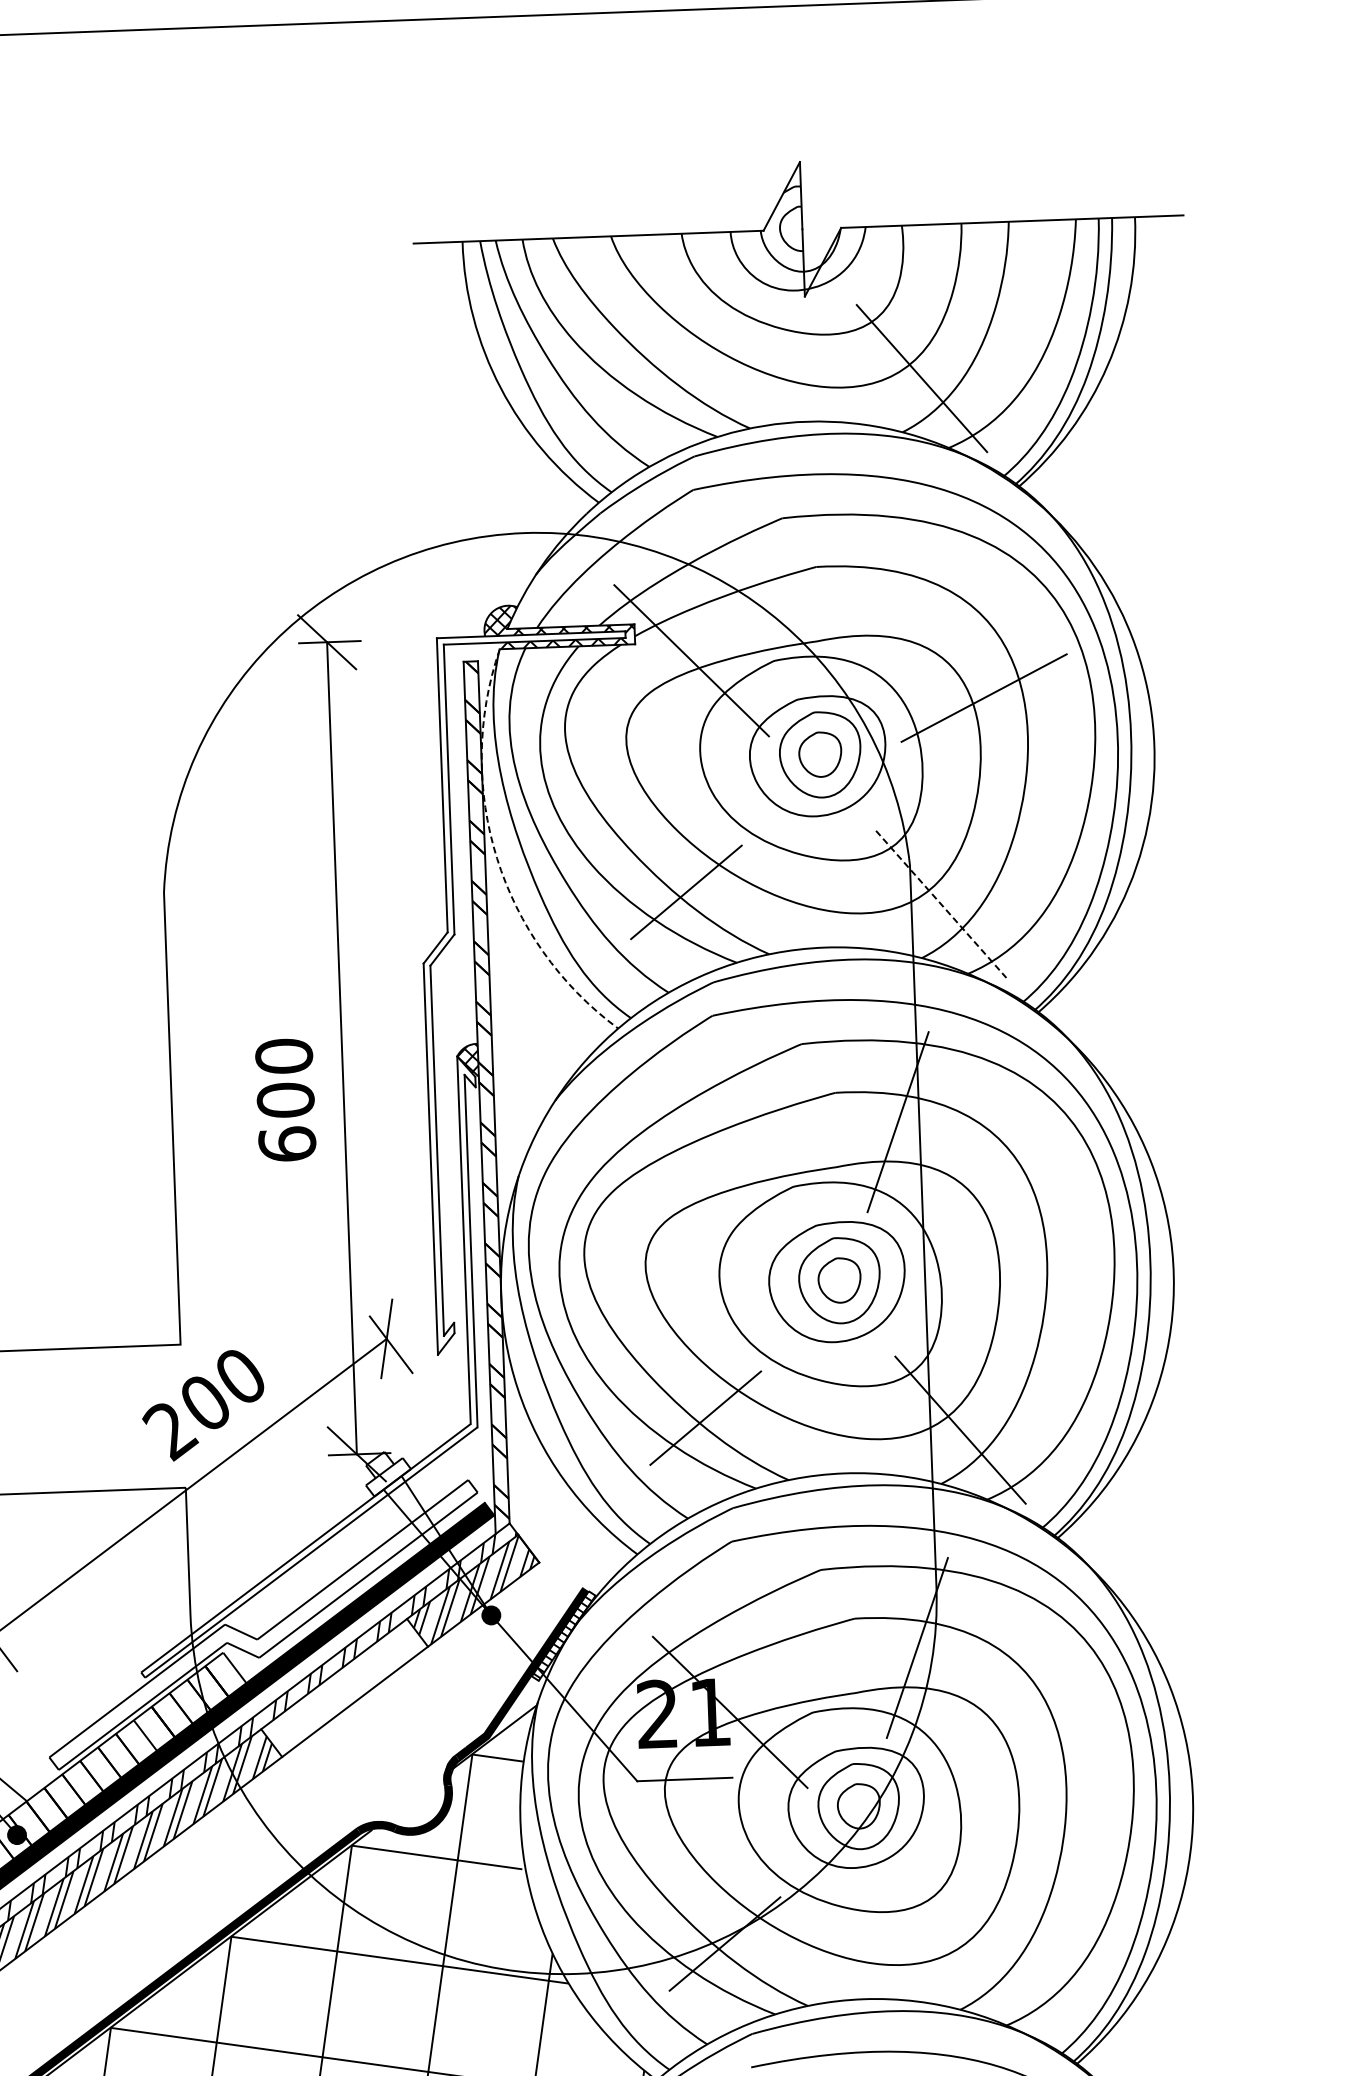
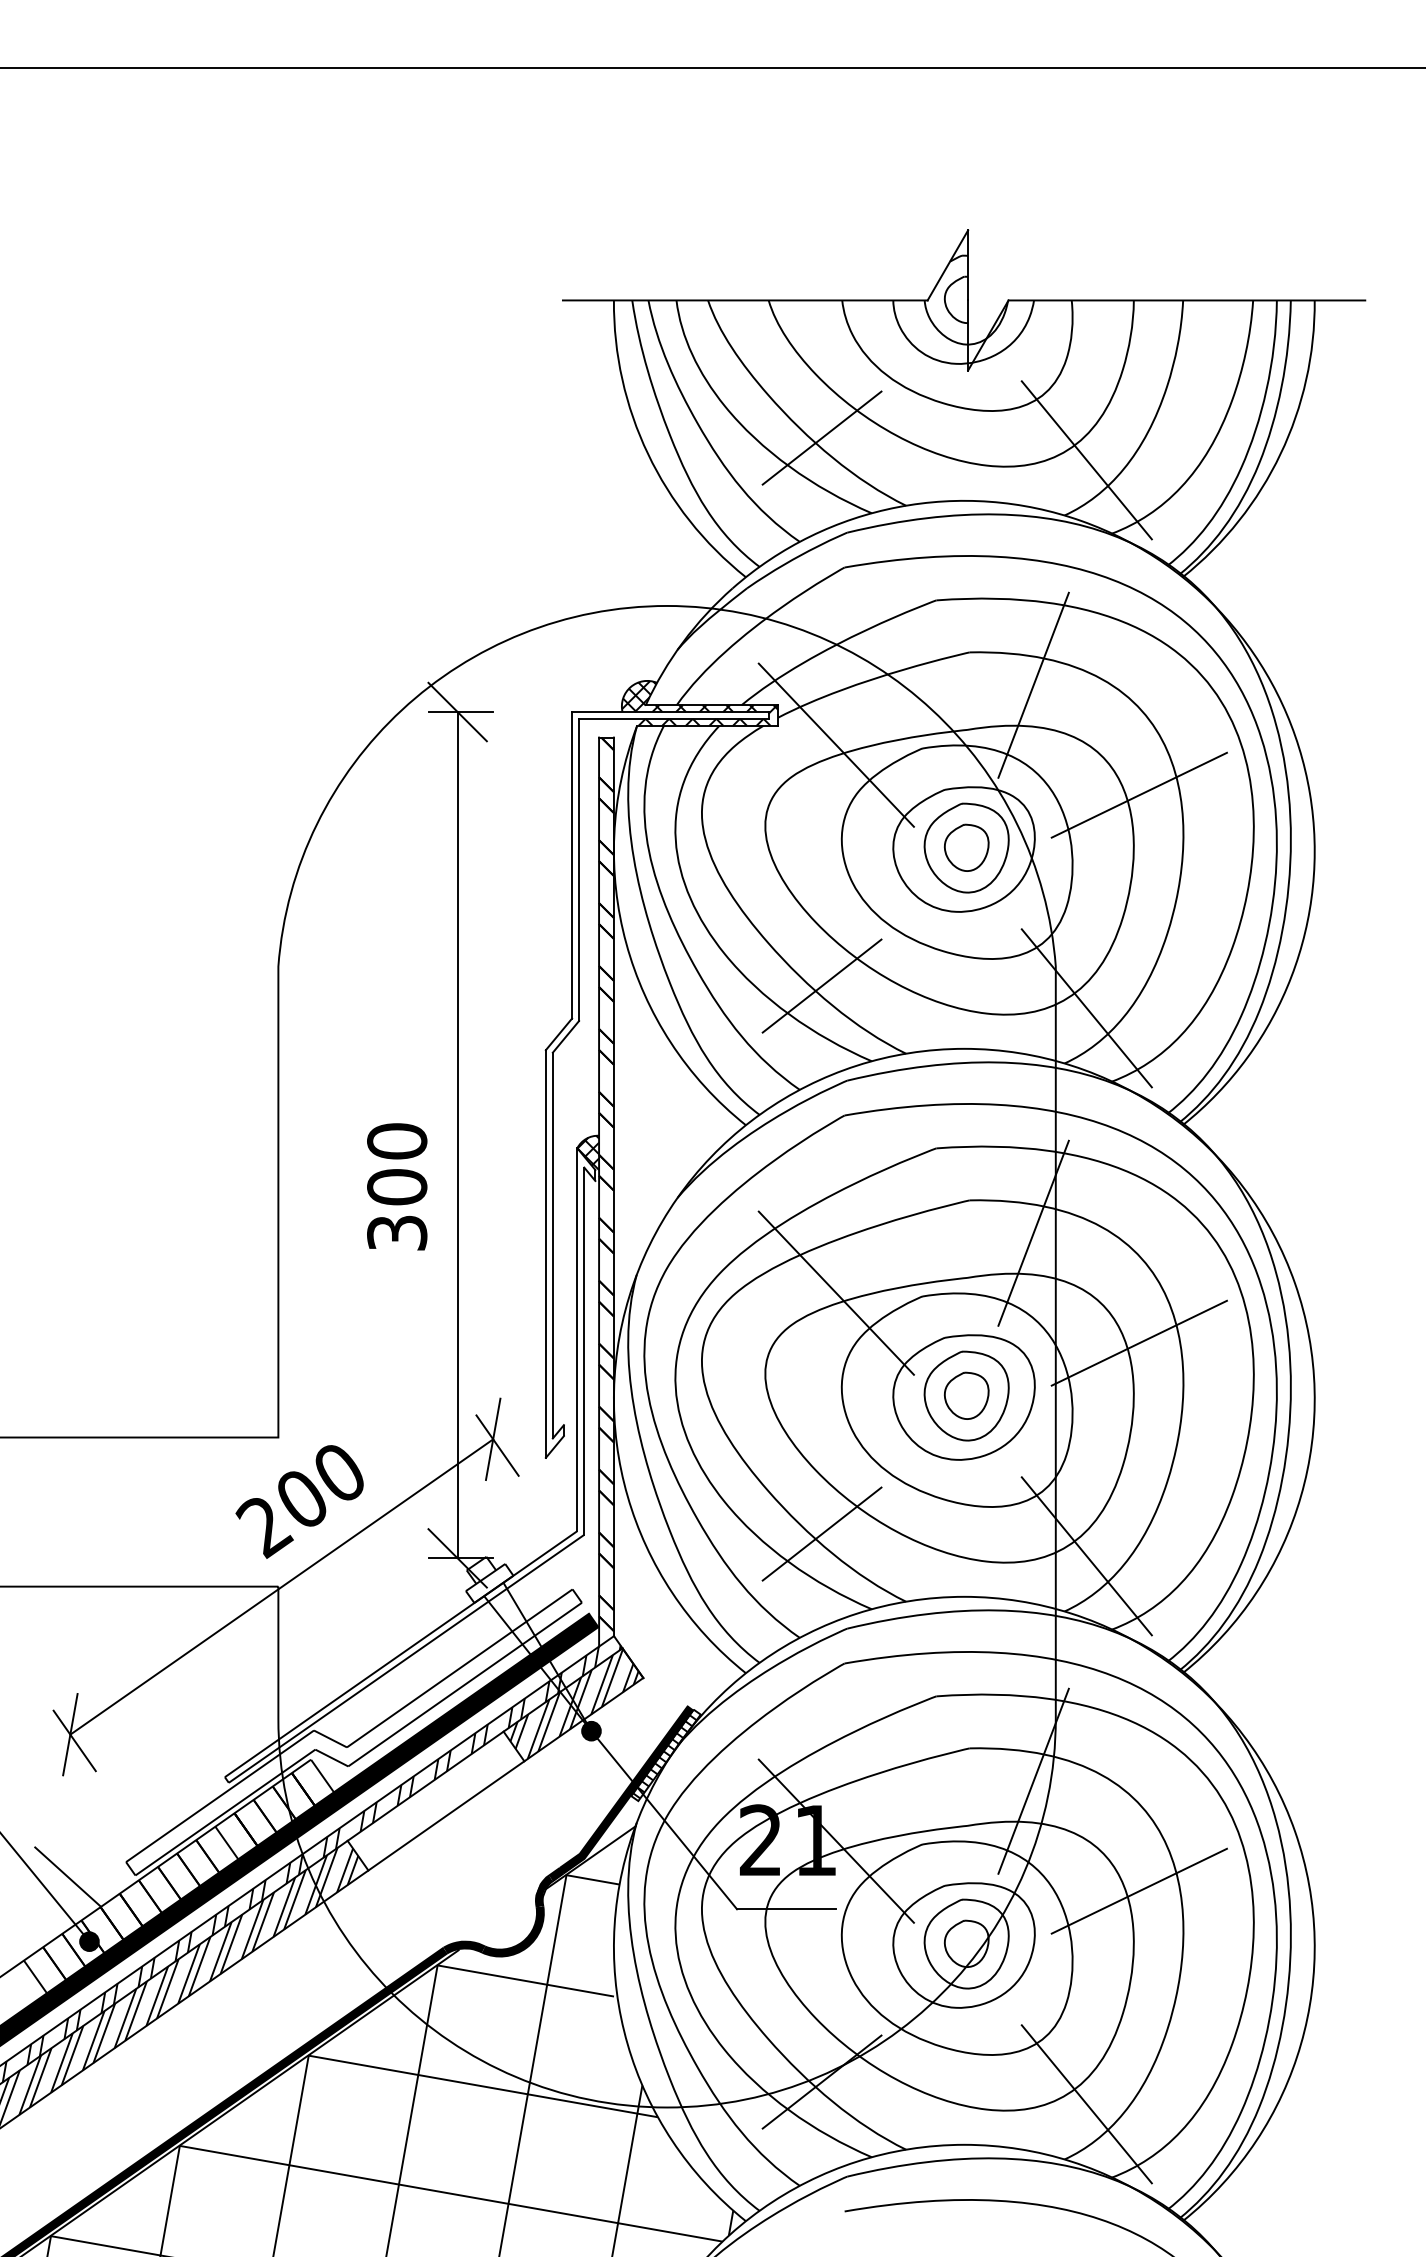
line: (666, 366) -> (821, 437), added
line: (878, 595) -> (1033, 684), added
arc: (497, 858) -> (626, 943), dashed -> solid
line: (941, 904) -> (1087, 1008), dashed -> solid
text: (287, 1143) -> (397, 1232), 600 -> 300
line: (710, 1185) -> (835, 1292), added
line: (1002, 1223) -> (1138, 1342), added
line: (1021, 1749) -> (1138, 1890), added
line: (979, 1956) -> (1086, 2104), added

